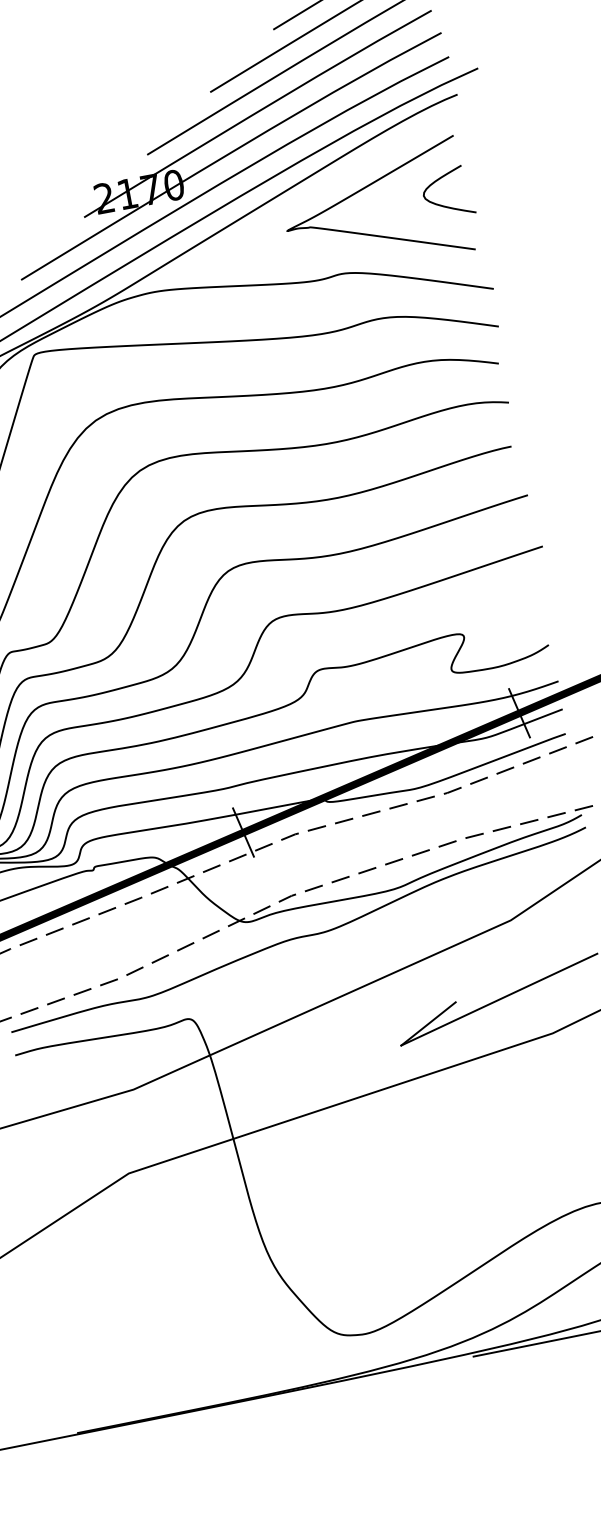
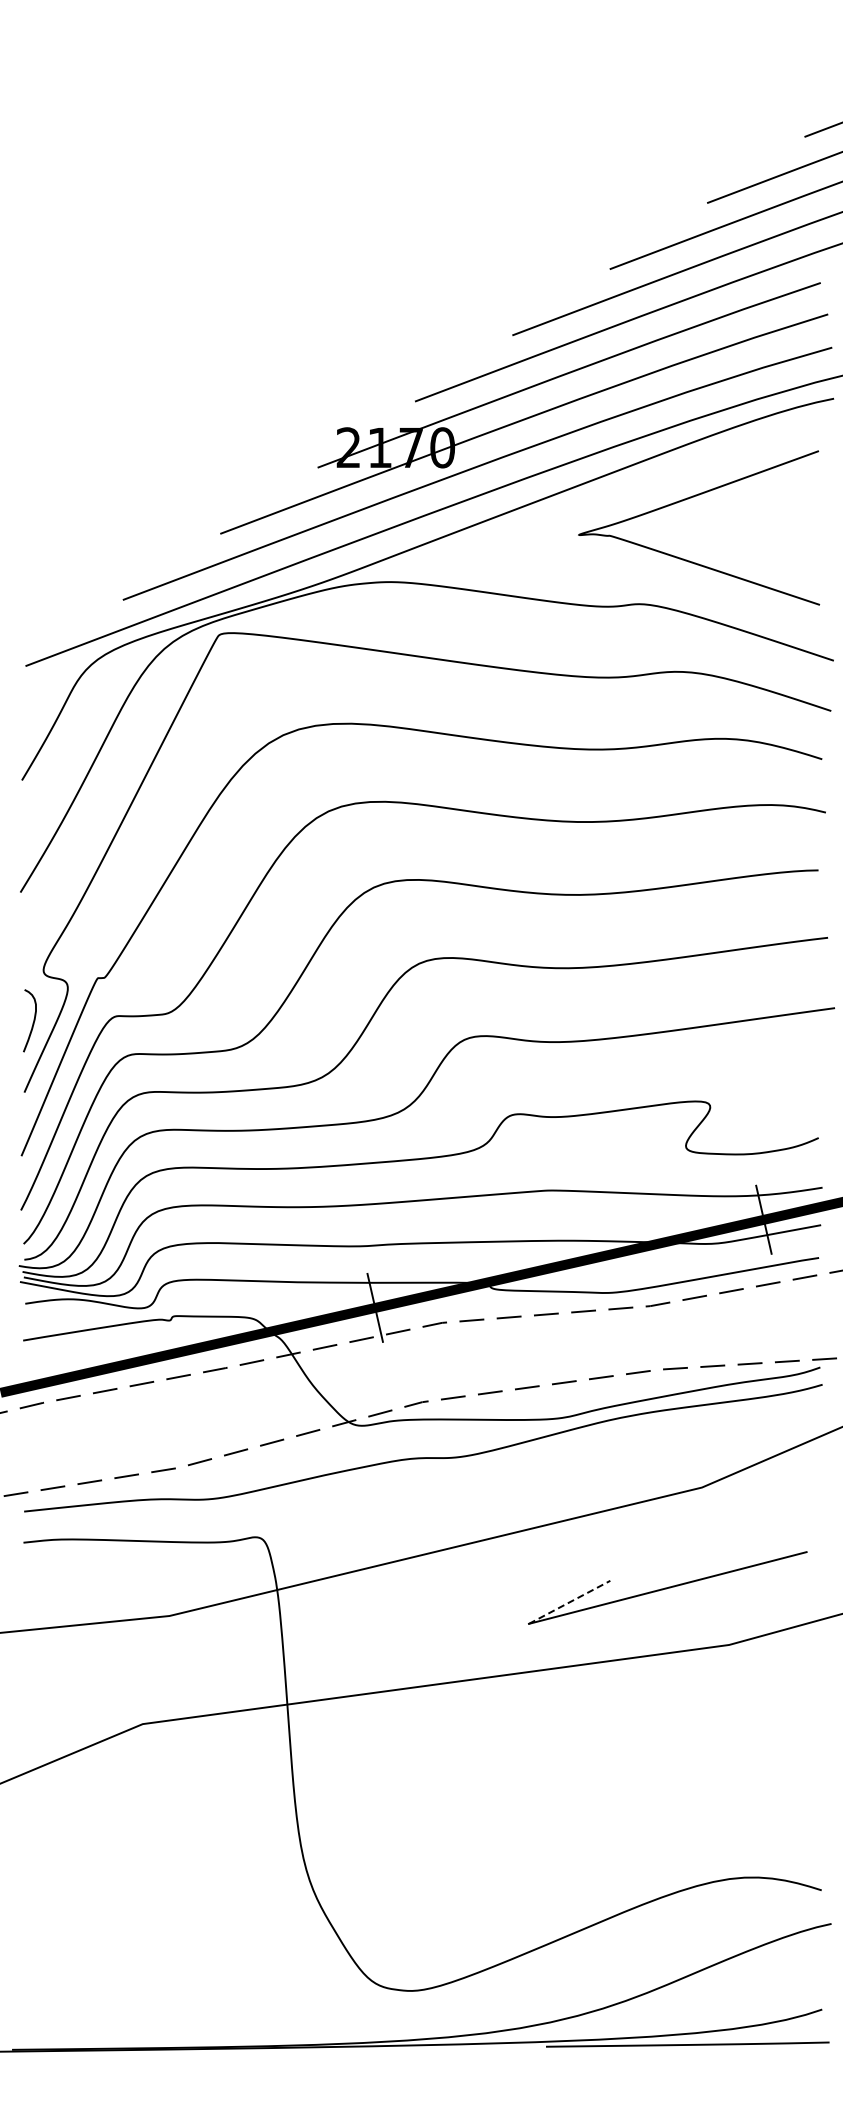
curve: (444, 205) -> (790, 540), removed
line: (429, 1023) -> (570, 1602), solid -> dashed

